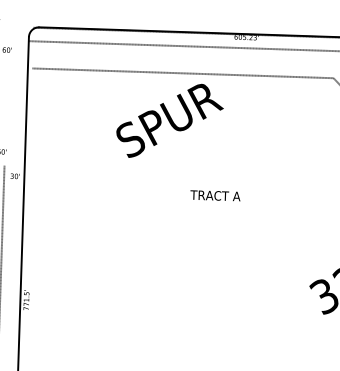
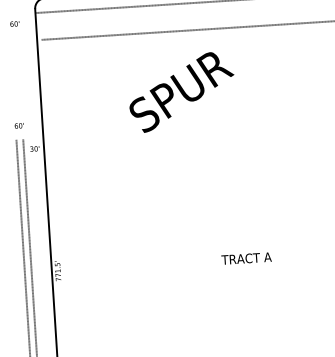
text: (169, 120) -> (181, 91), moved
text: (215, 195) -> (246, 258), moved

